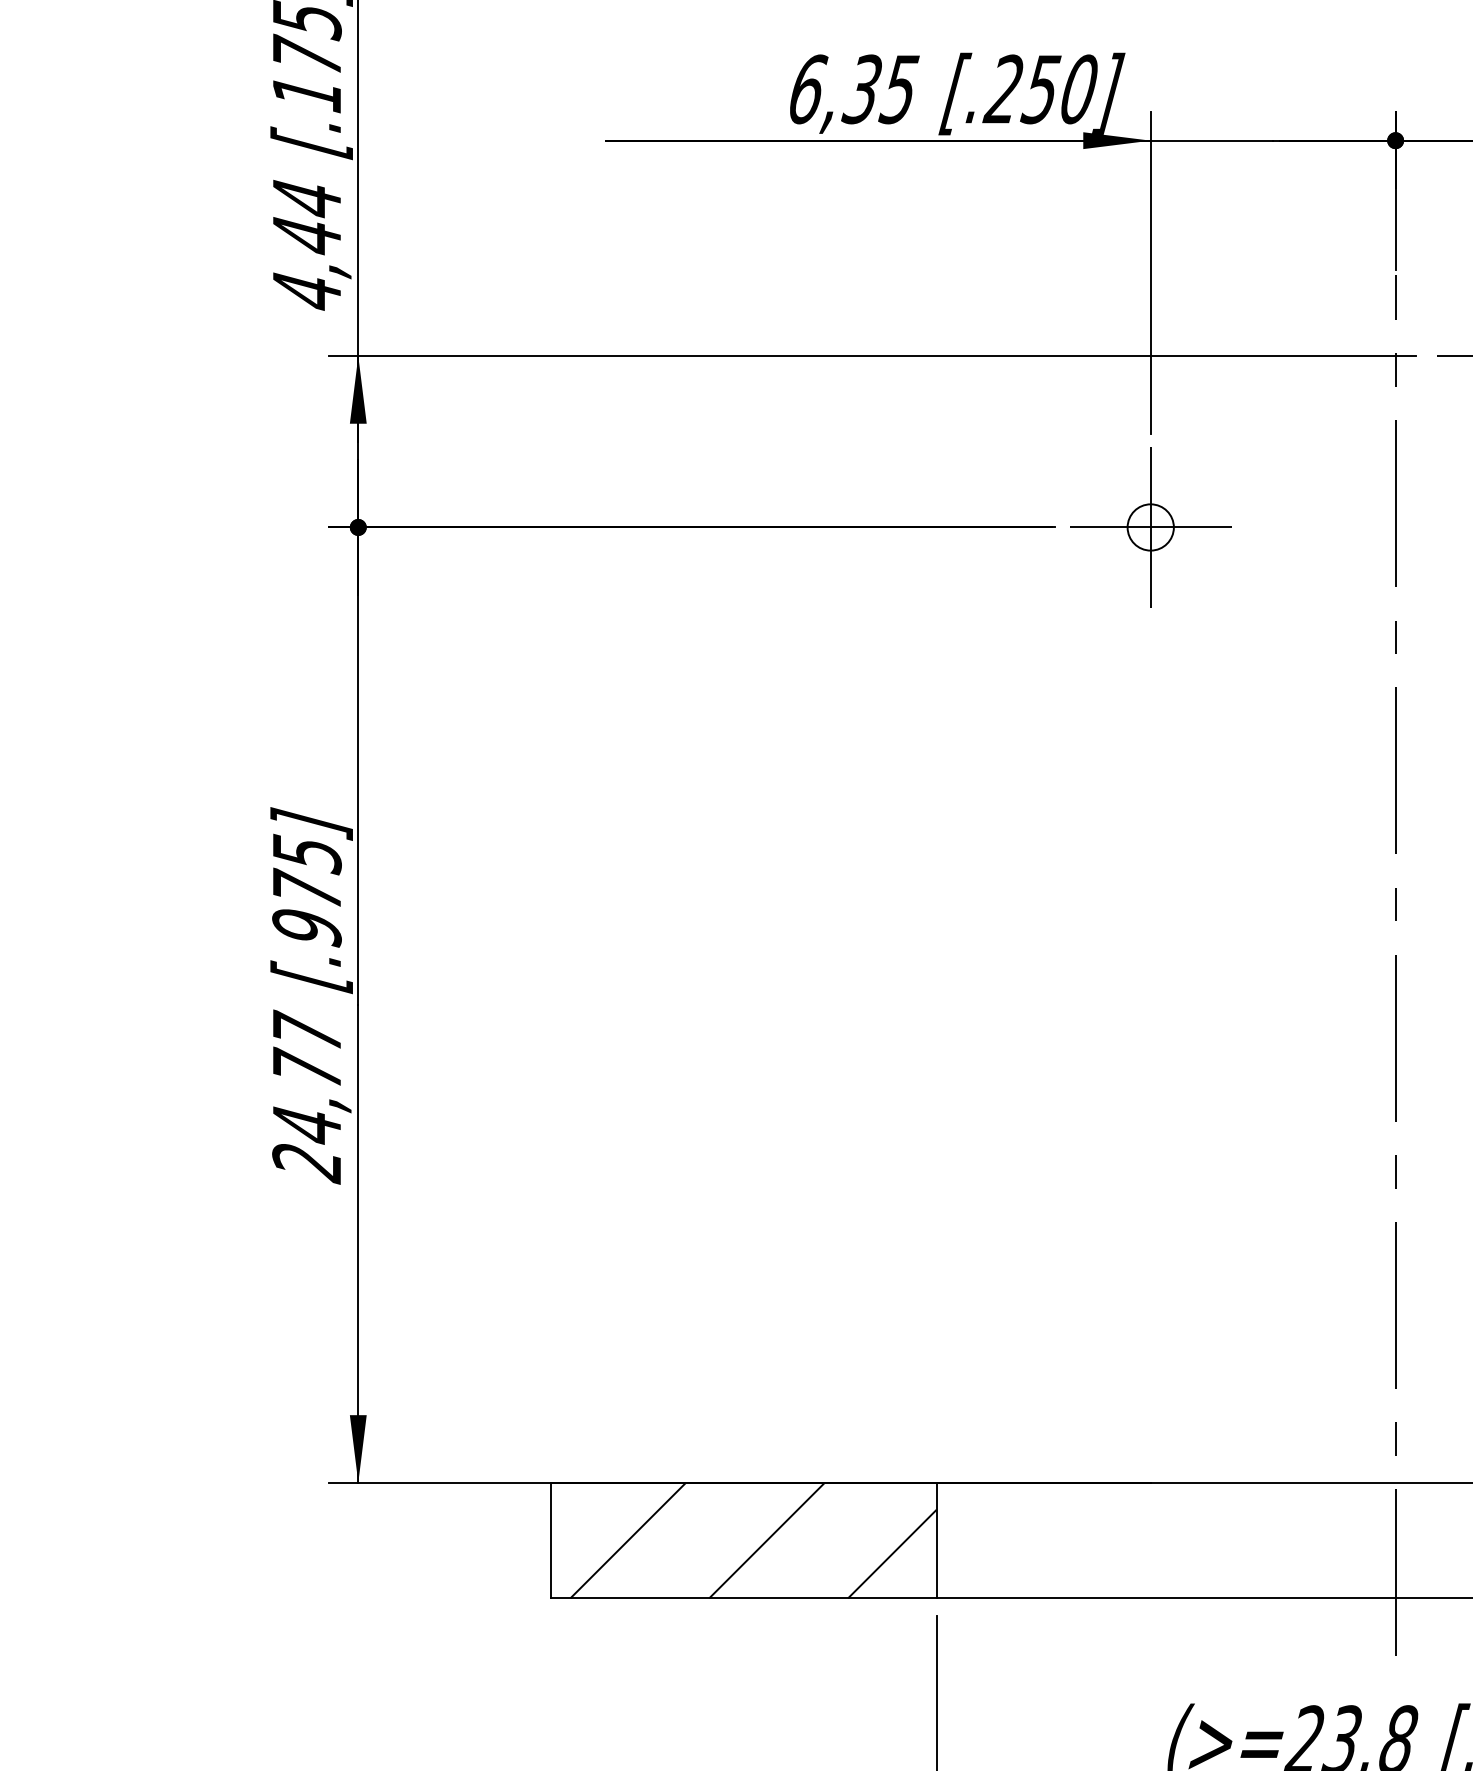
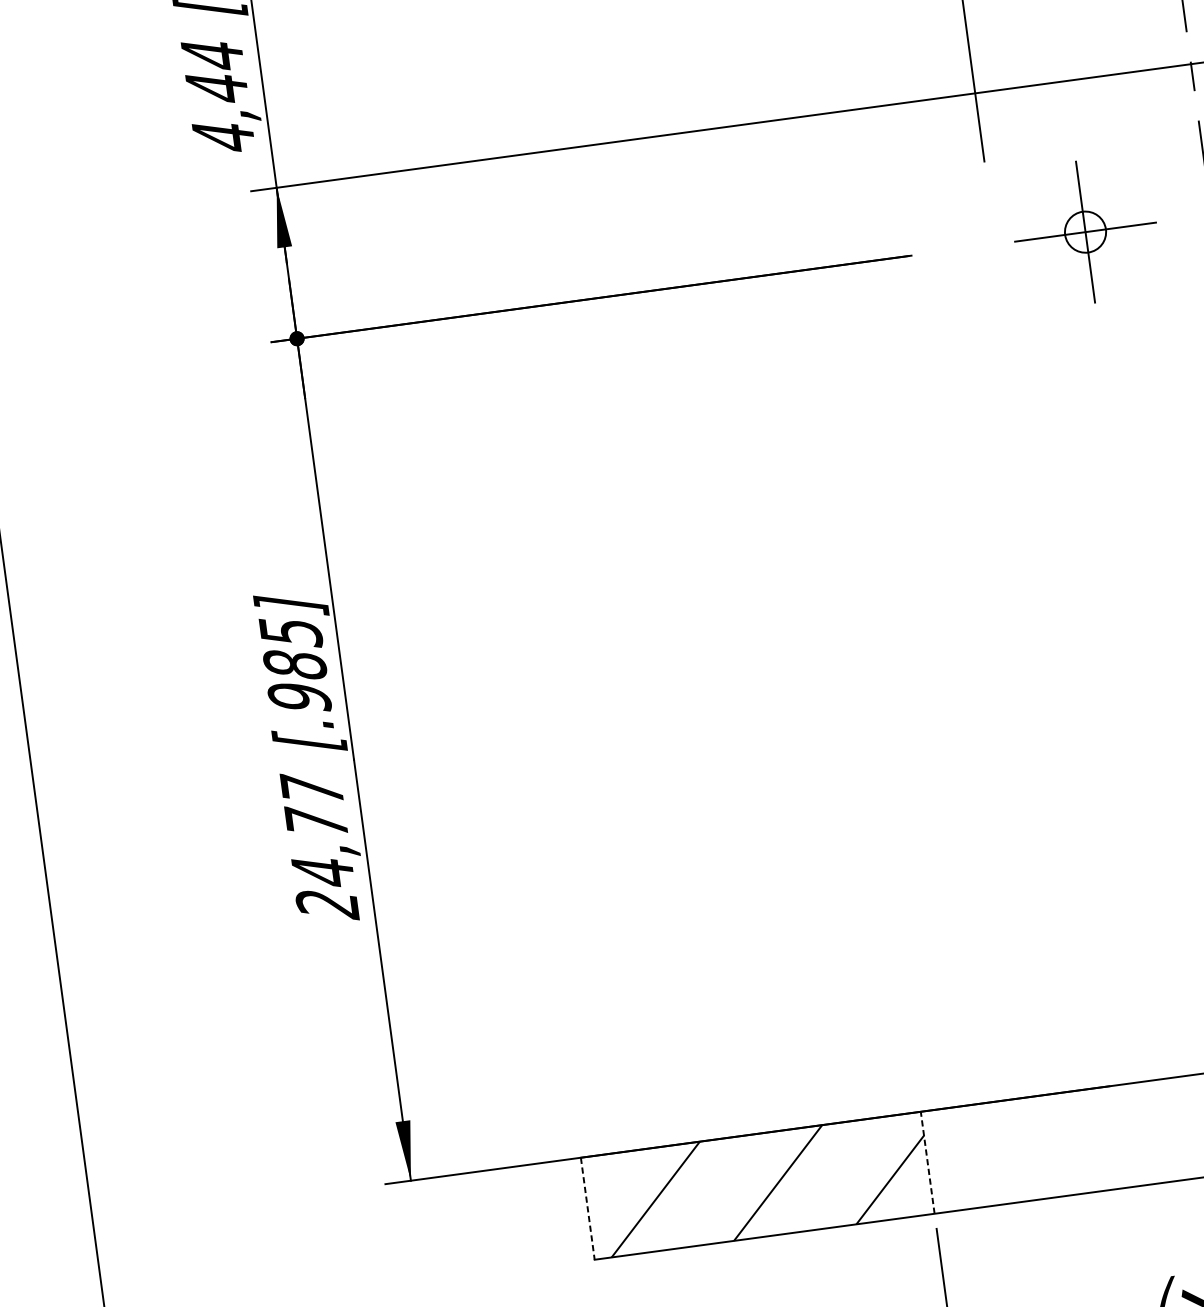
part: (1150, 527) -> (1085, 232), moved
text: (306, 888) -> (294, 663), [.975] -> [.985]
line: (551, 1540) -> (588, 1208), solid -> dashed
line: (936, 1540) -> (927, 1162), solid -> dashed

